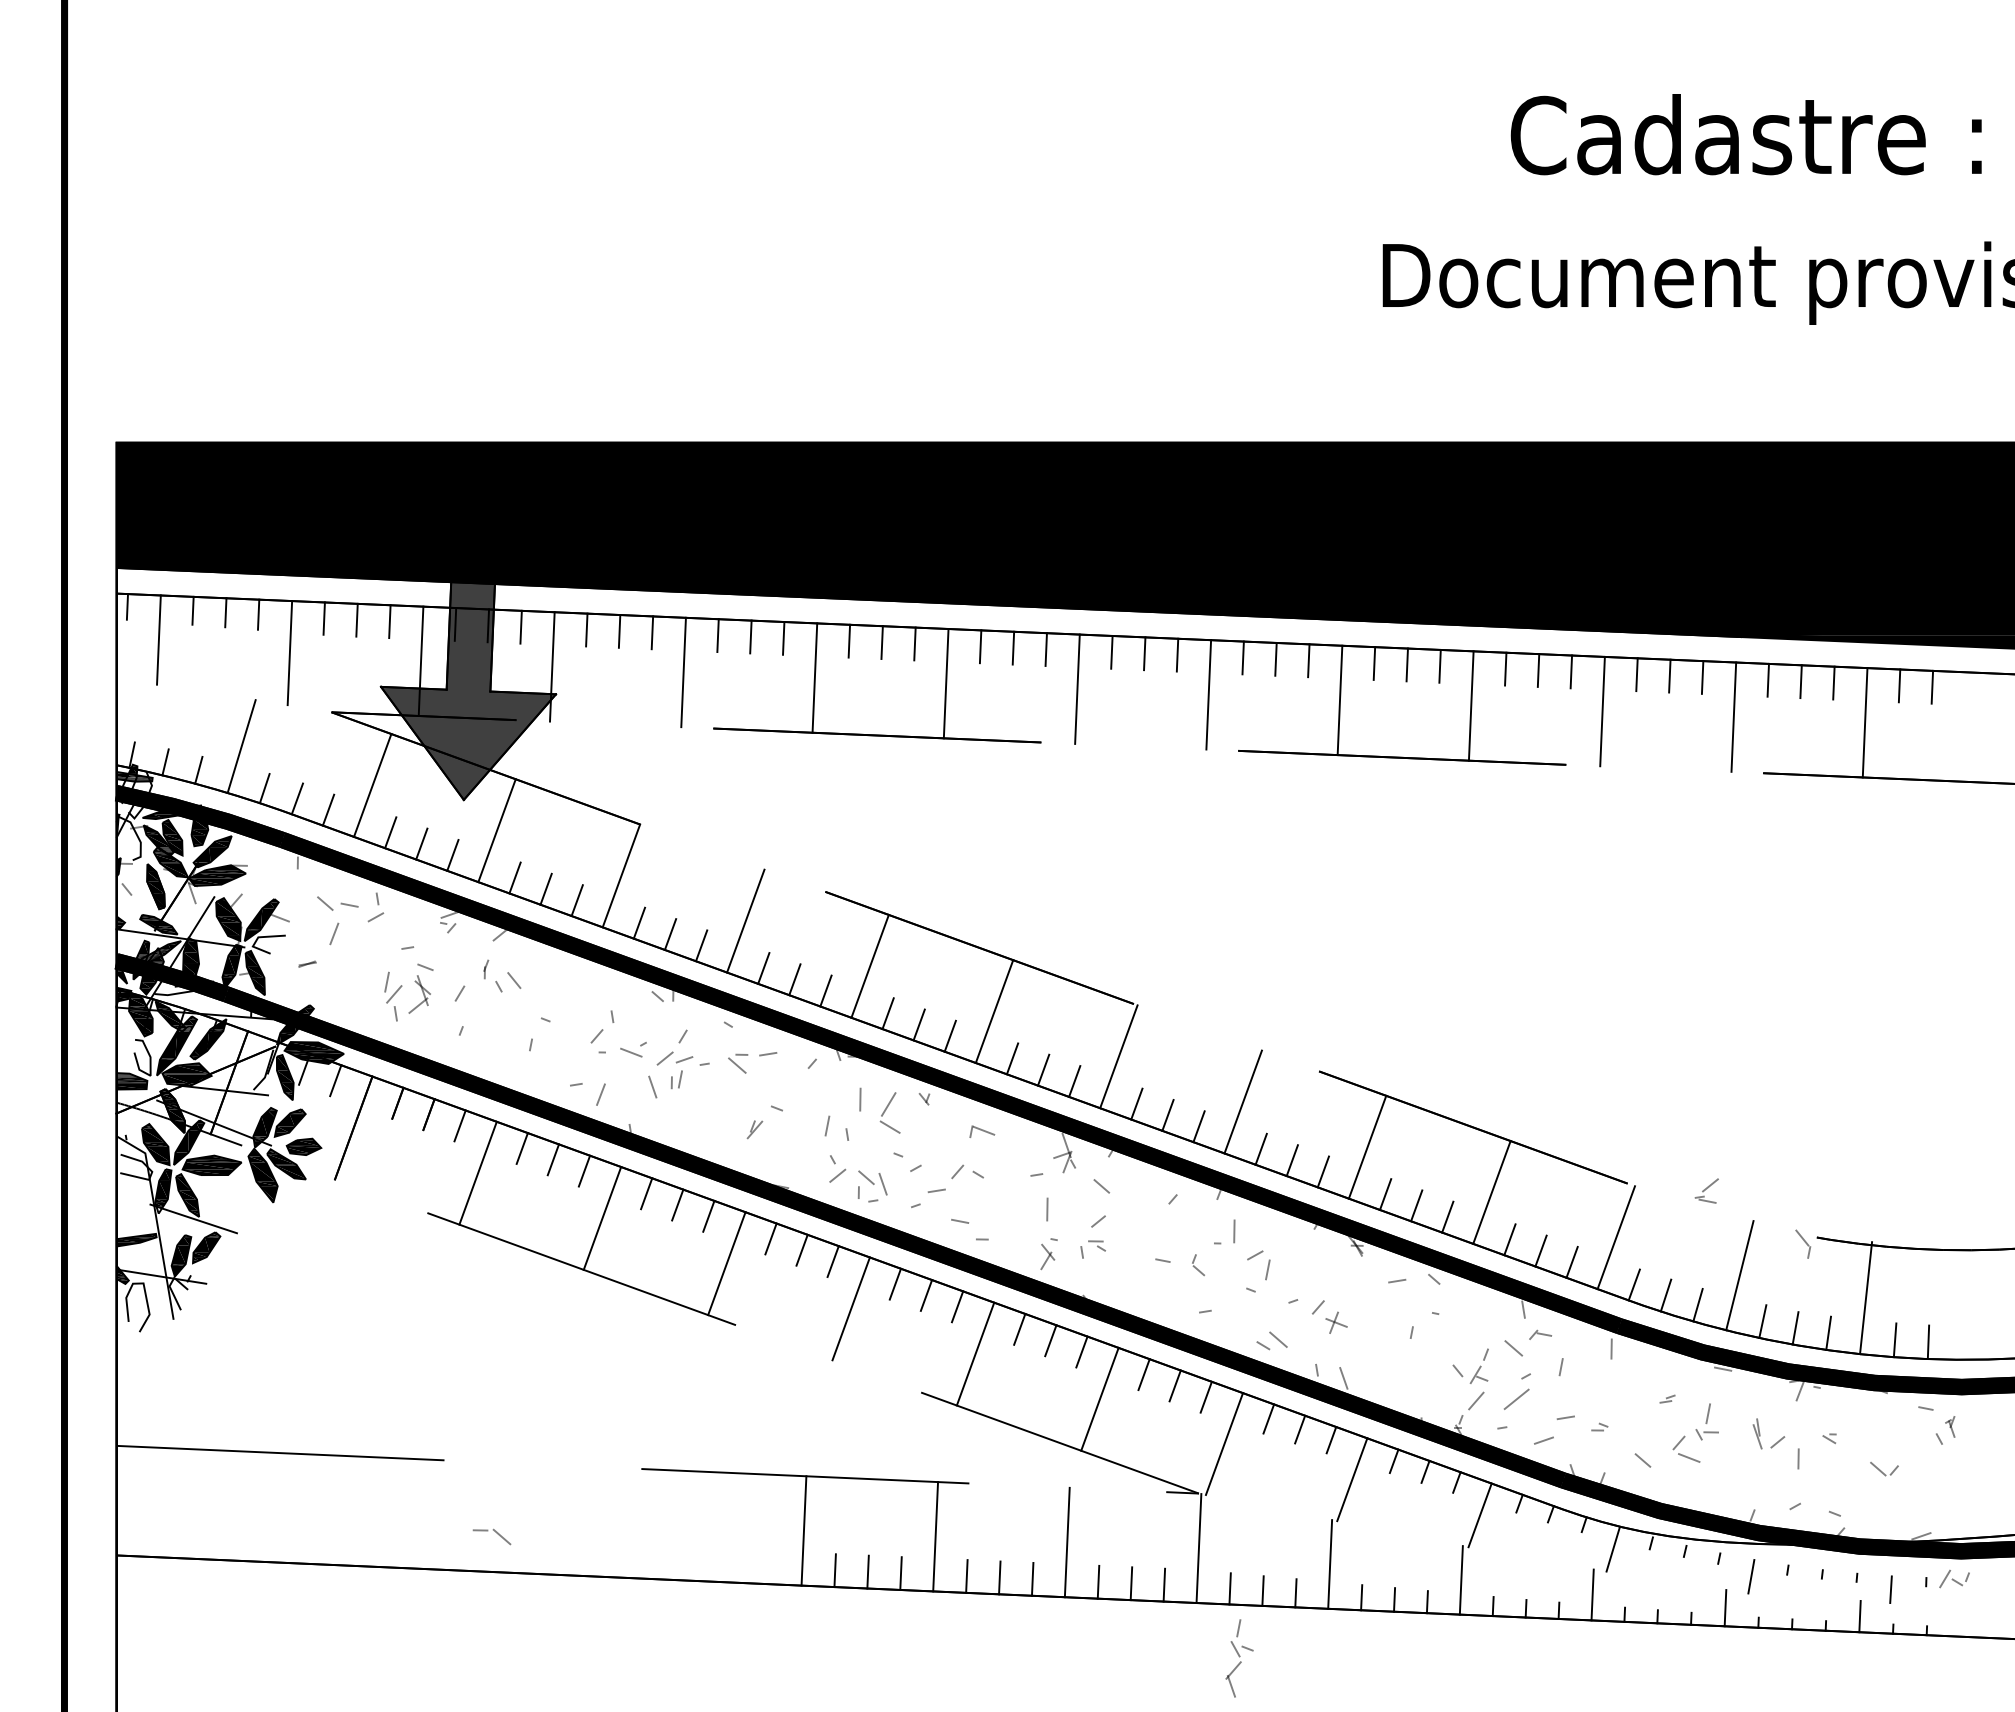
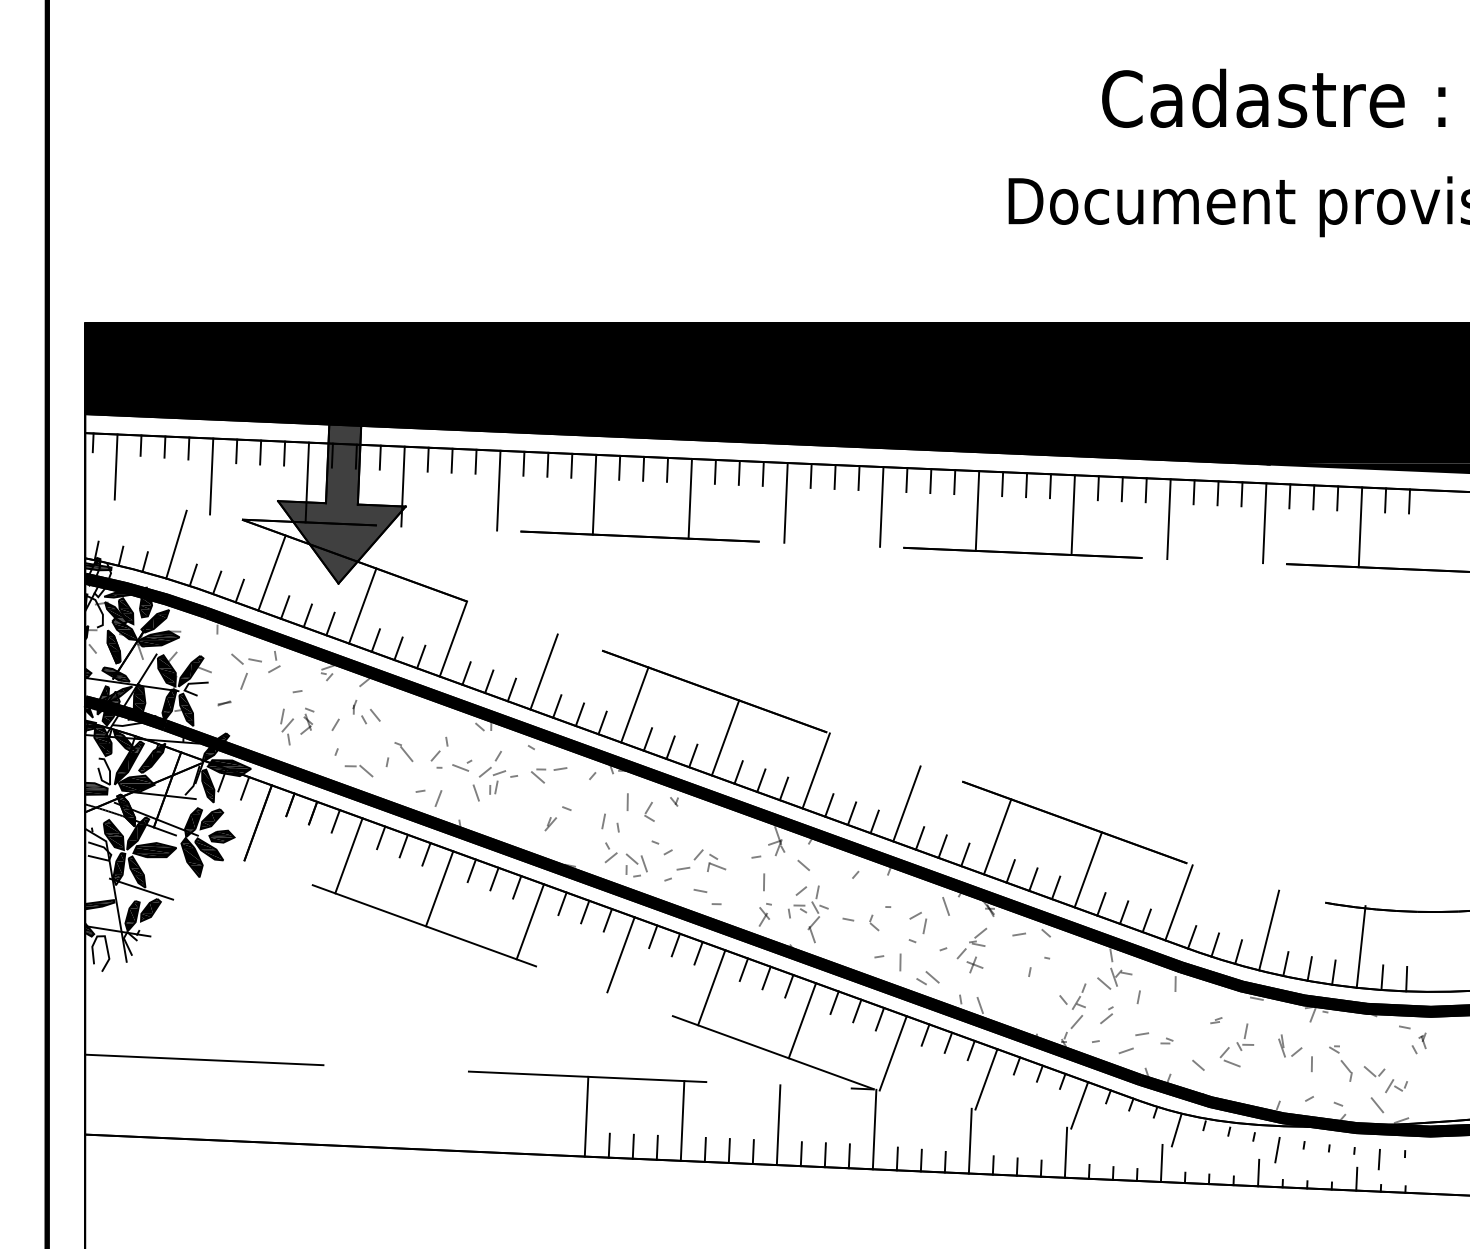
part: (421, 988) -> (307, 721), size x0.71
line: (557, 1033) -> (406, 753), added
part: (890, 1112) -> (649, 811), size x0.62
part: (982, 1131) -> (716, 866), moved
part: (1706, 1190) -> (977, 937), moved
line: (1234, 1231) -> (900, 962), moved
line: (1296, 1242) -> (945, 906), added
part: (1802, 1243) -> (1346, 1070), moved
line: (1527, 1339) -> (1114, 977), added
part: (1517, 1391) -> (1106, 1015), size x0.62
line: (1888, 1514) -> (1377, 1104), added
part: (492, 1537) -> (359, 771), moved
part: (1954, 1579) -> (1396, 1086), moved
part: (1239, 1658) -> (818, 914), moved

